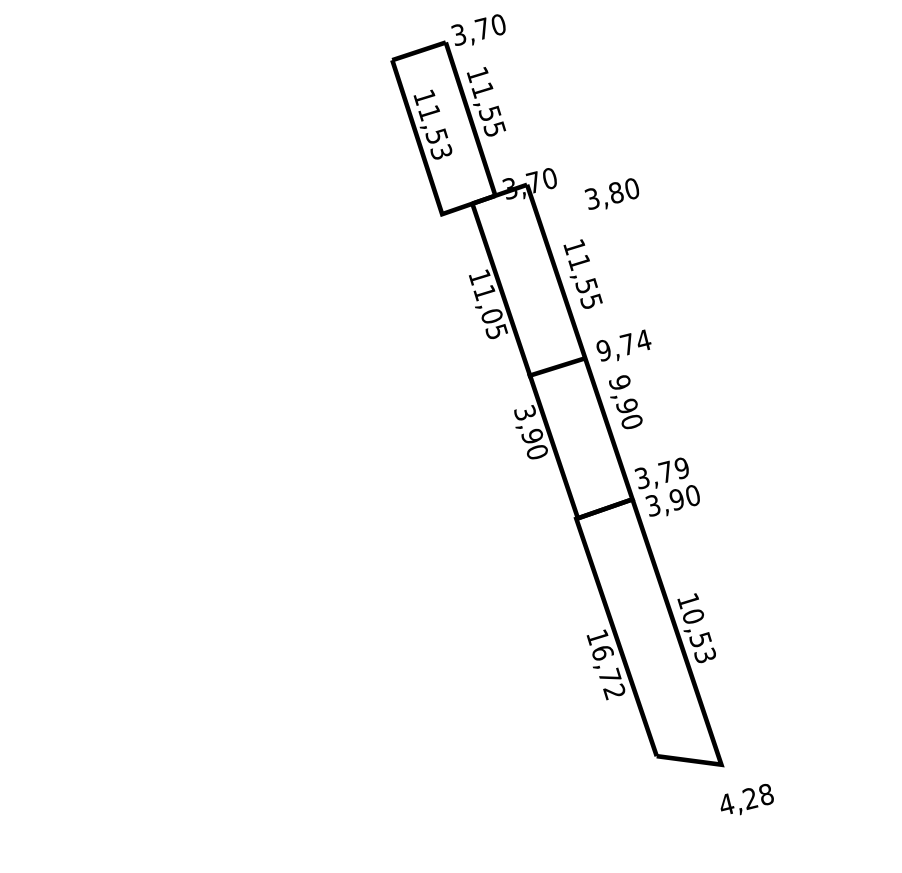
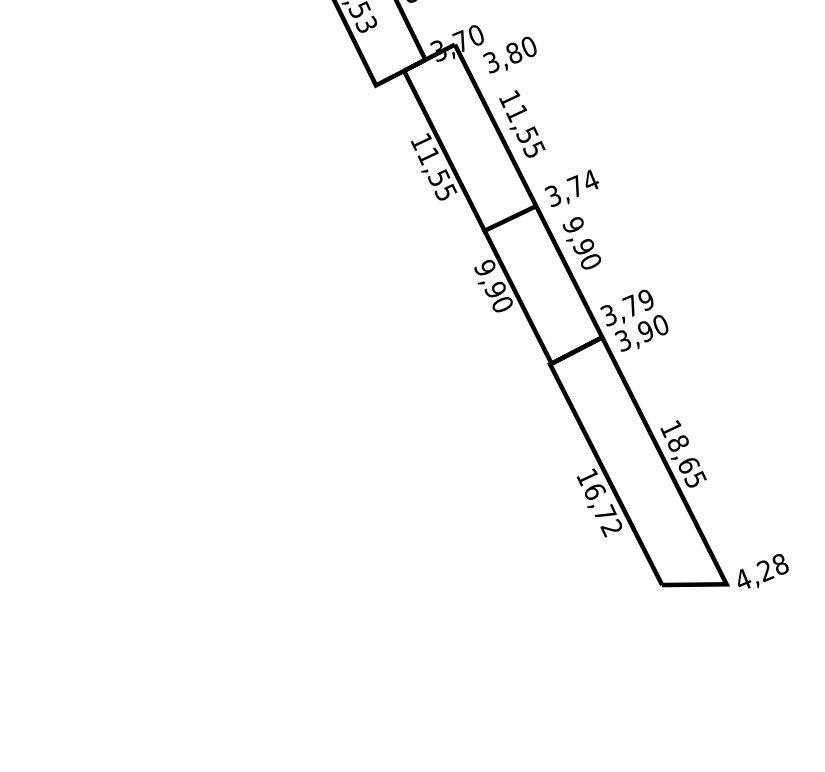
text: (611, 193) -> (509, 54), moved
text: (491, 315) -> (438, 177), 11,05 -> 11,55
text: (603, 350) -> (552, 195), 9,74 -> 3,74
text: (524, 412) -> (484, 267), 3,90 -> 9,90
text: (699, 636) -> (687, 462), 10,53 -> 18,65
text: (746, 799) -> (761, 572), moved

